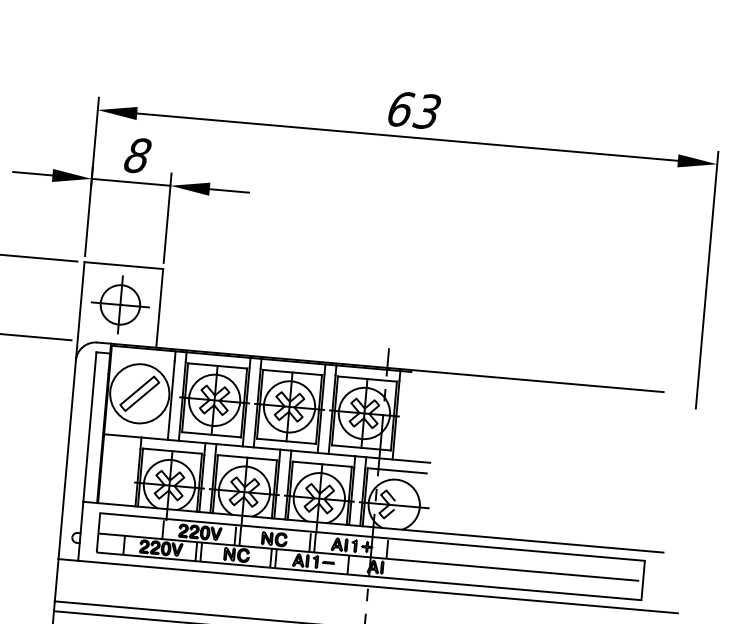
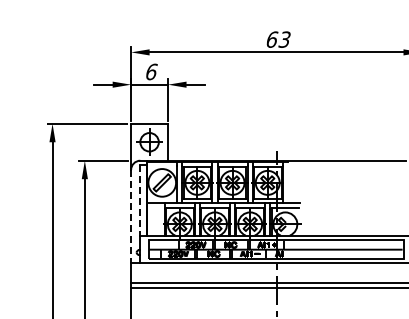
text: (137, 154) -> (151, 71), 8 -> 6
line: (90, 427) -> (140, 200), solid -> dashed
line: (68, 459) -> (131, 216), solid -> dashed

